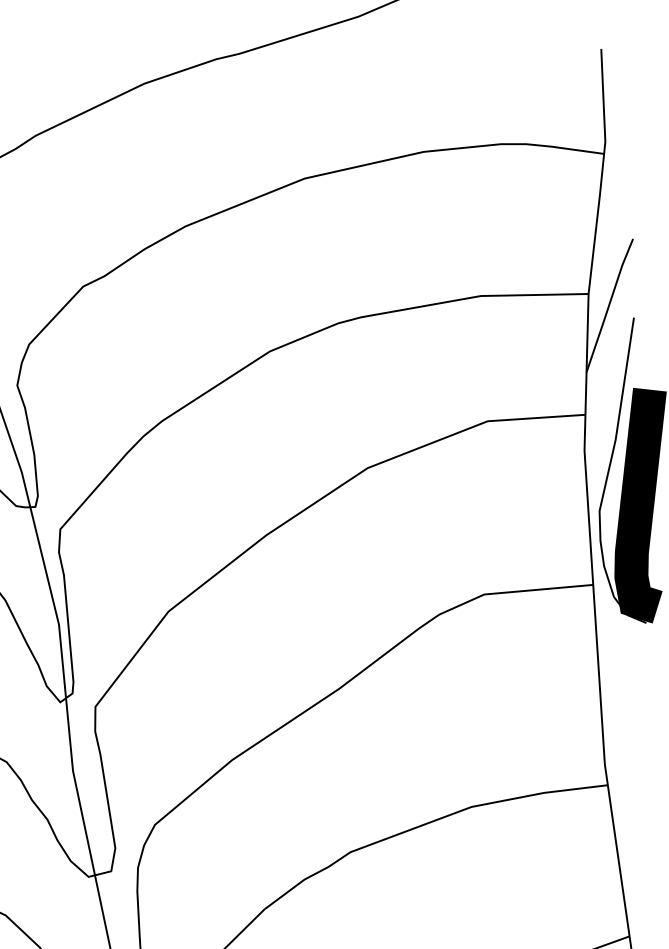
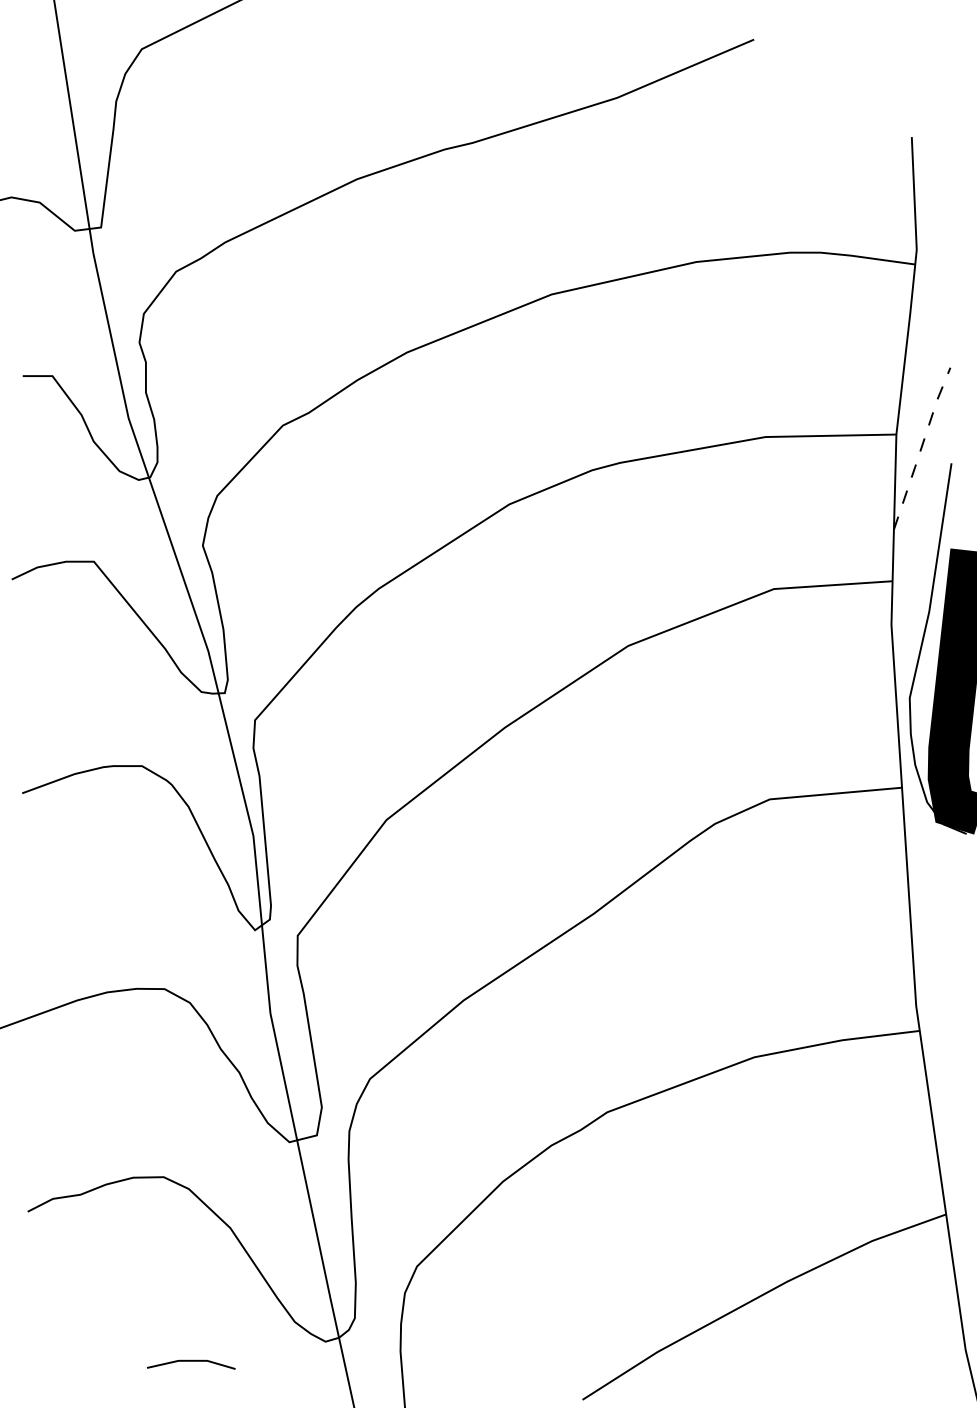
line: (609, 304) -> (921, 447), solid -> dashed

